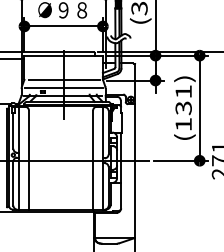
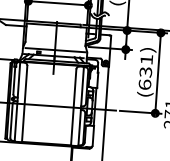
line: (64, 79) -> (56, 43), removed
text: (183, 123) -> (144, 83), (131) -> (631)

